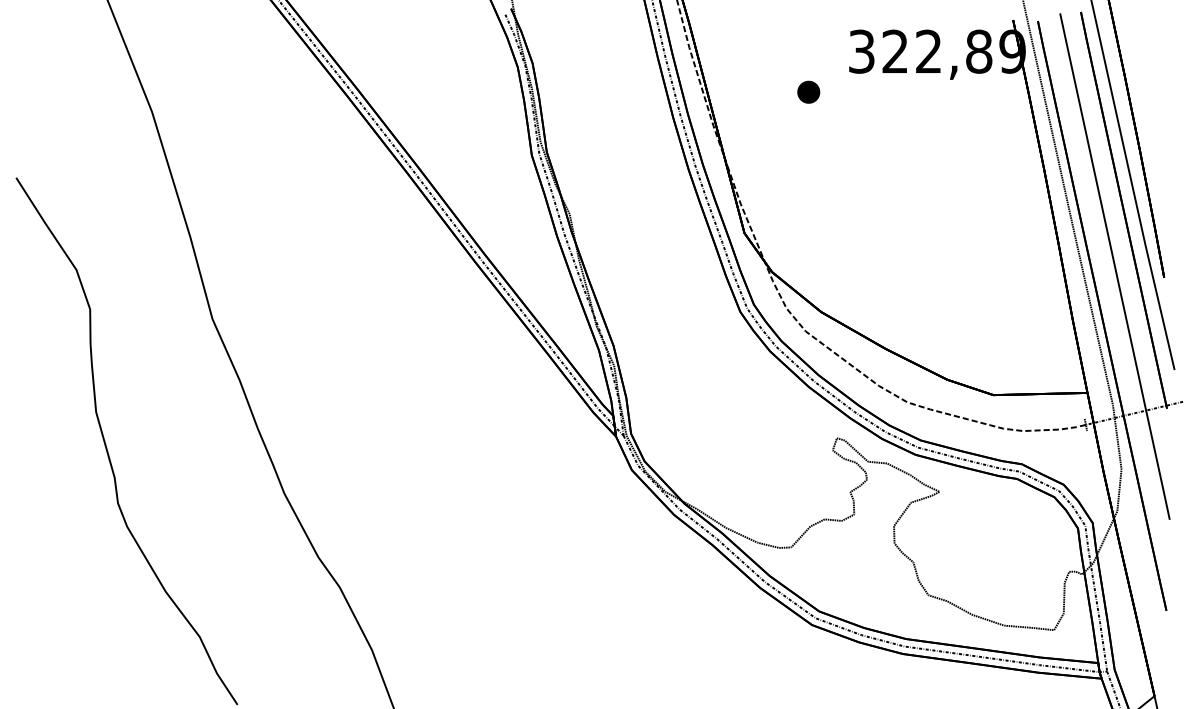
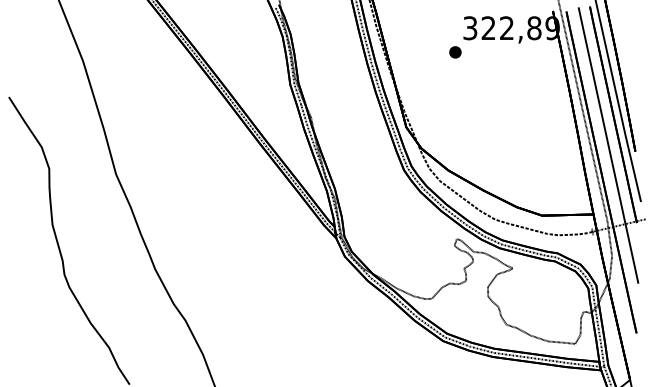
part: (808, 92) -> (455, 52), moved

